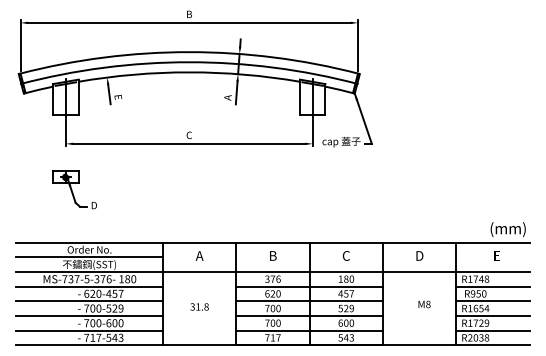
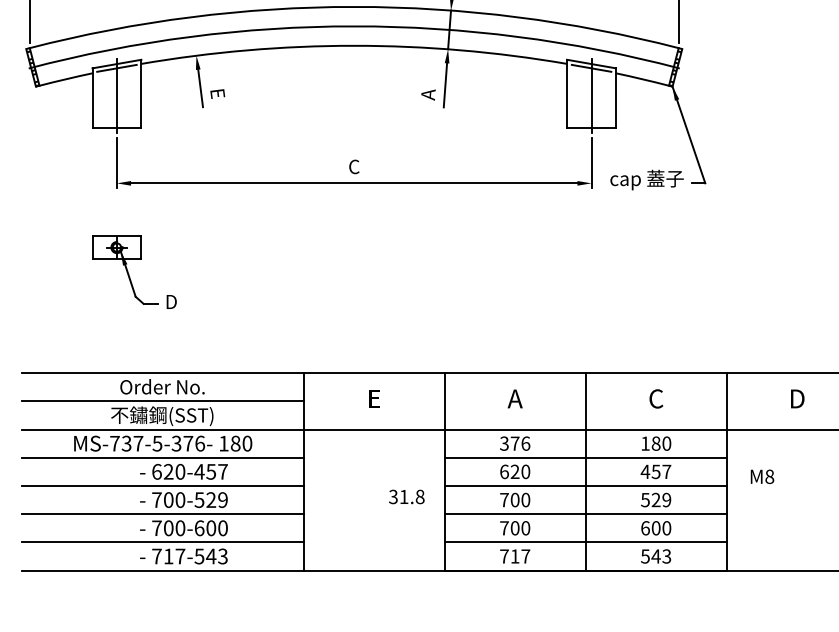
text: (199, 255) -> (373, 398), A -> E
text: (272, 255) -> (514, 398), B -> A
text: (424, 304) -> (762, 476), moved
text: (199, 306) -> (406, 496), moved

